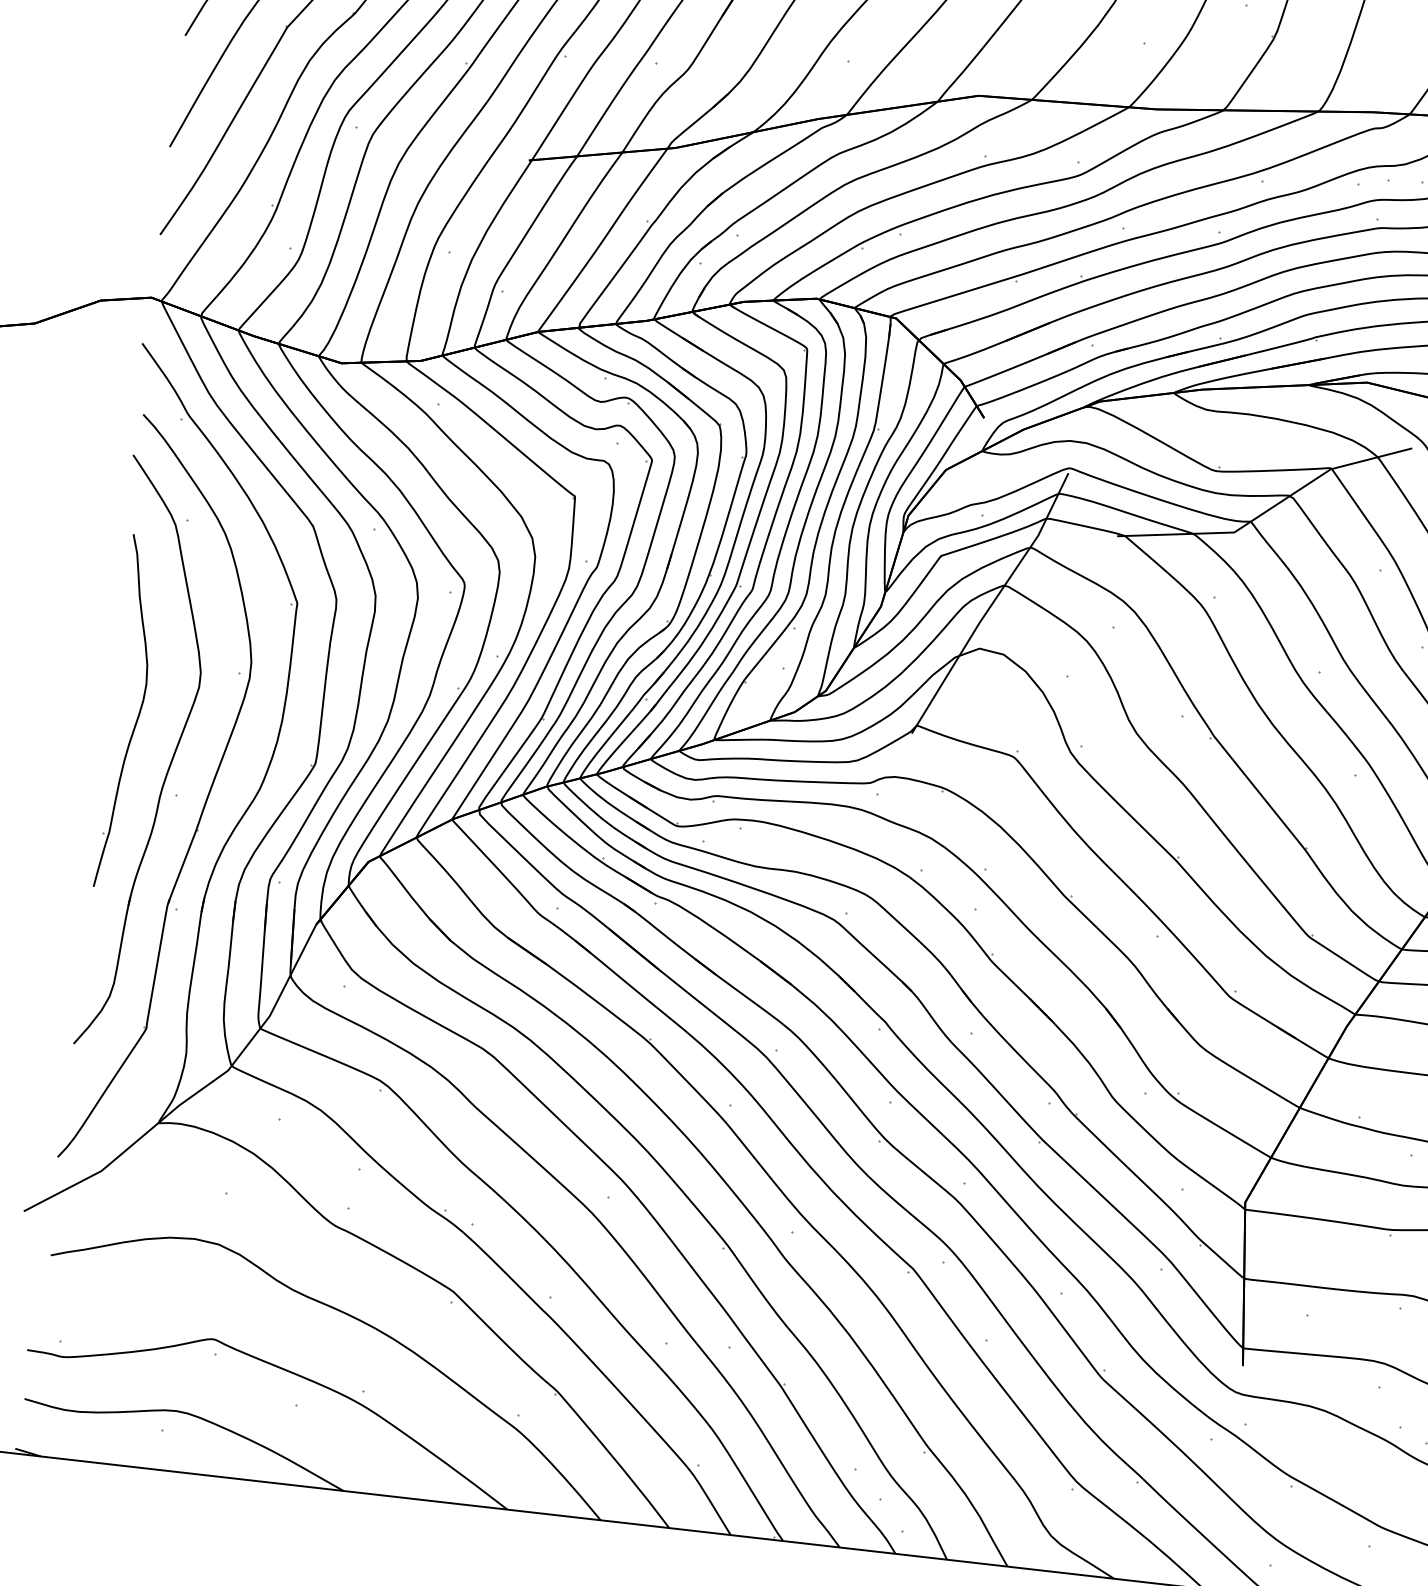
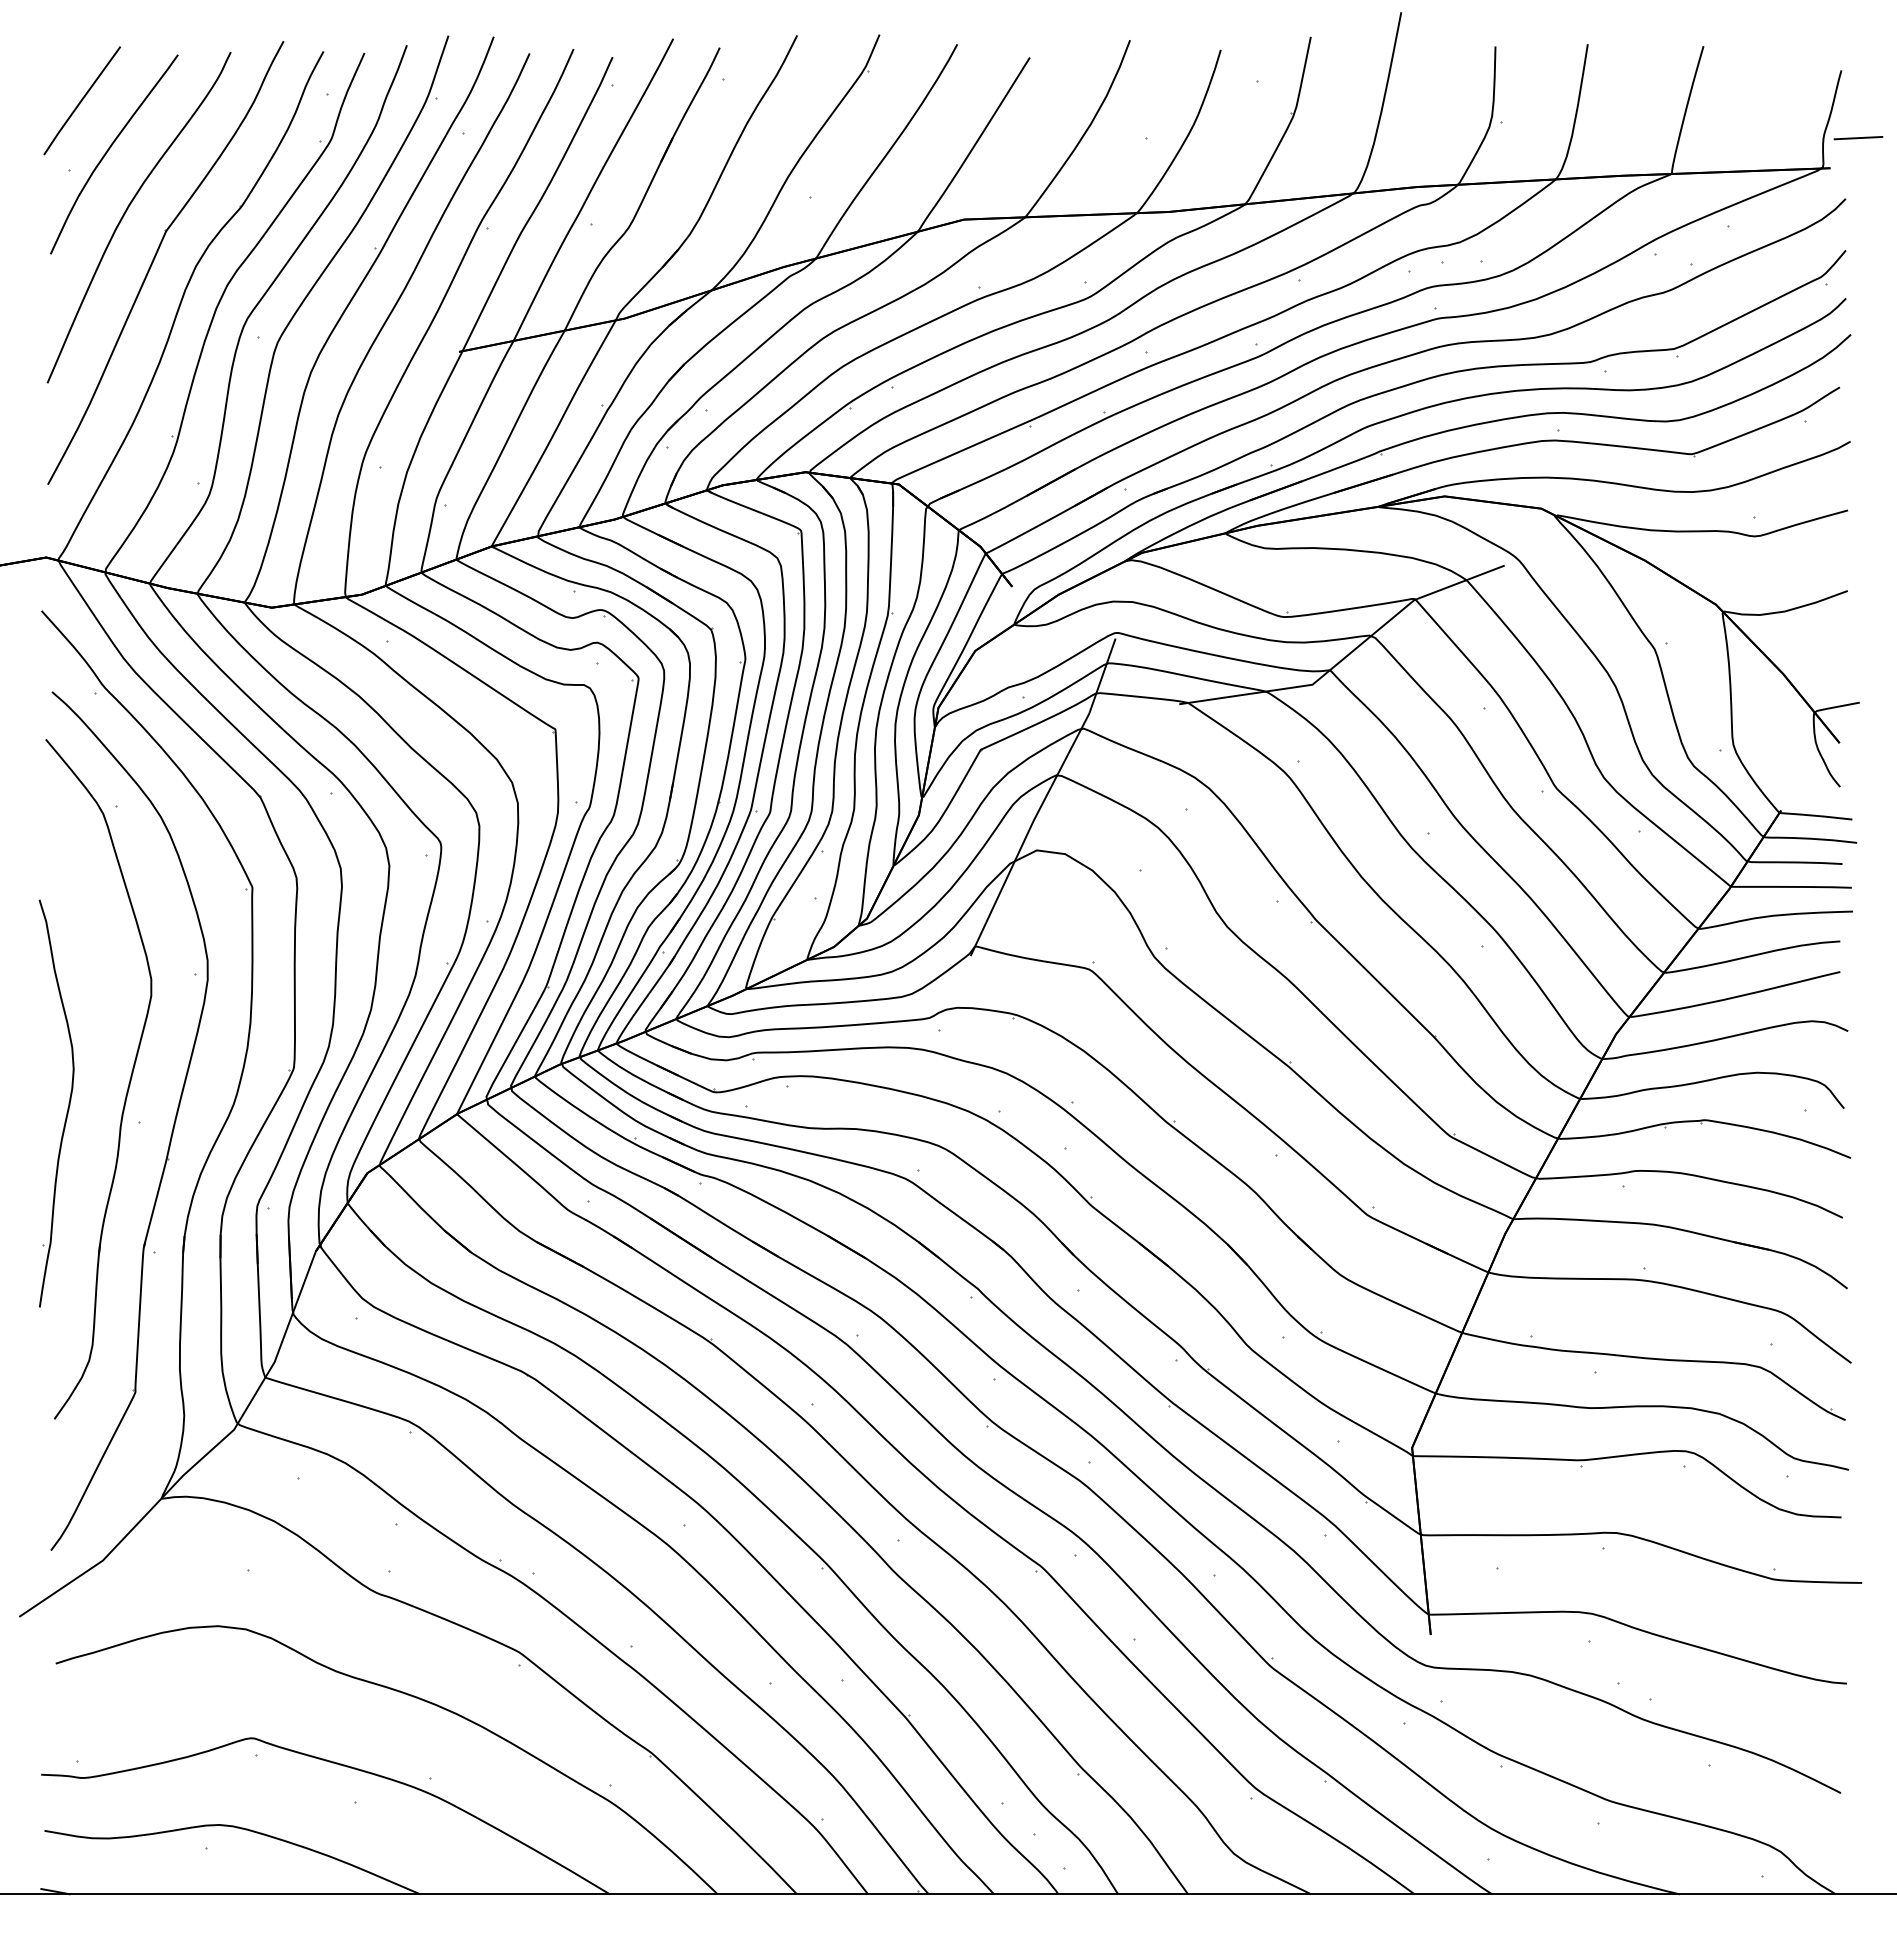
part: (137, 716) -> (67, 1107), moved

